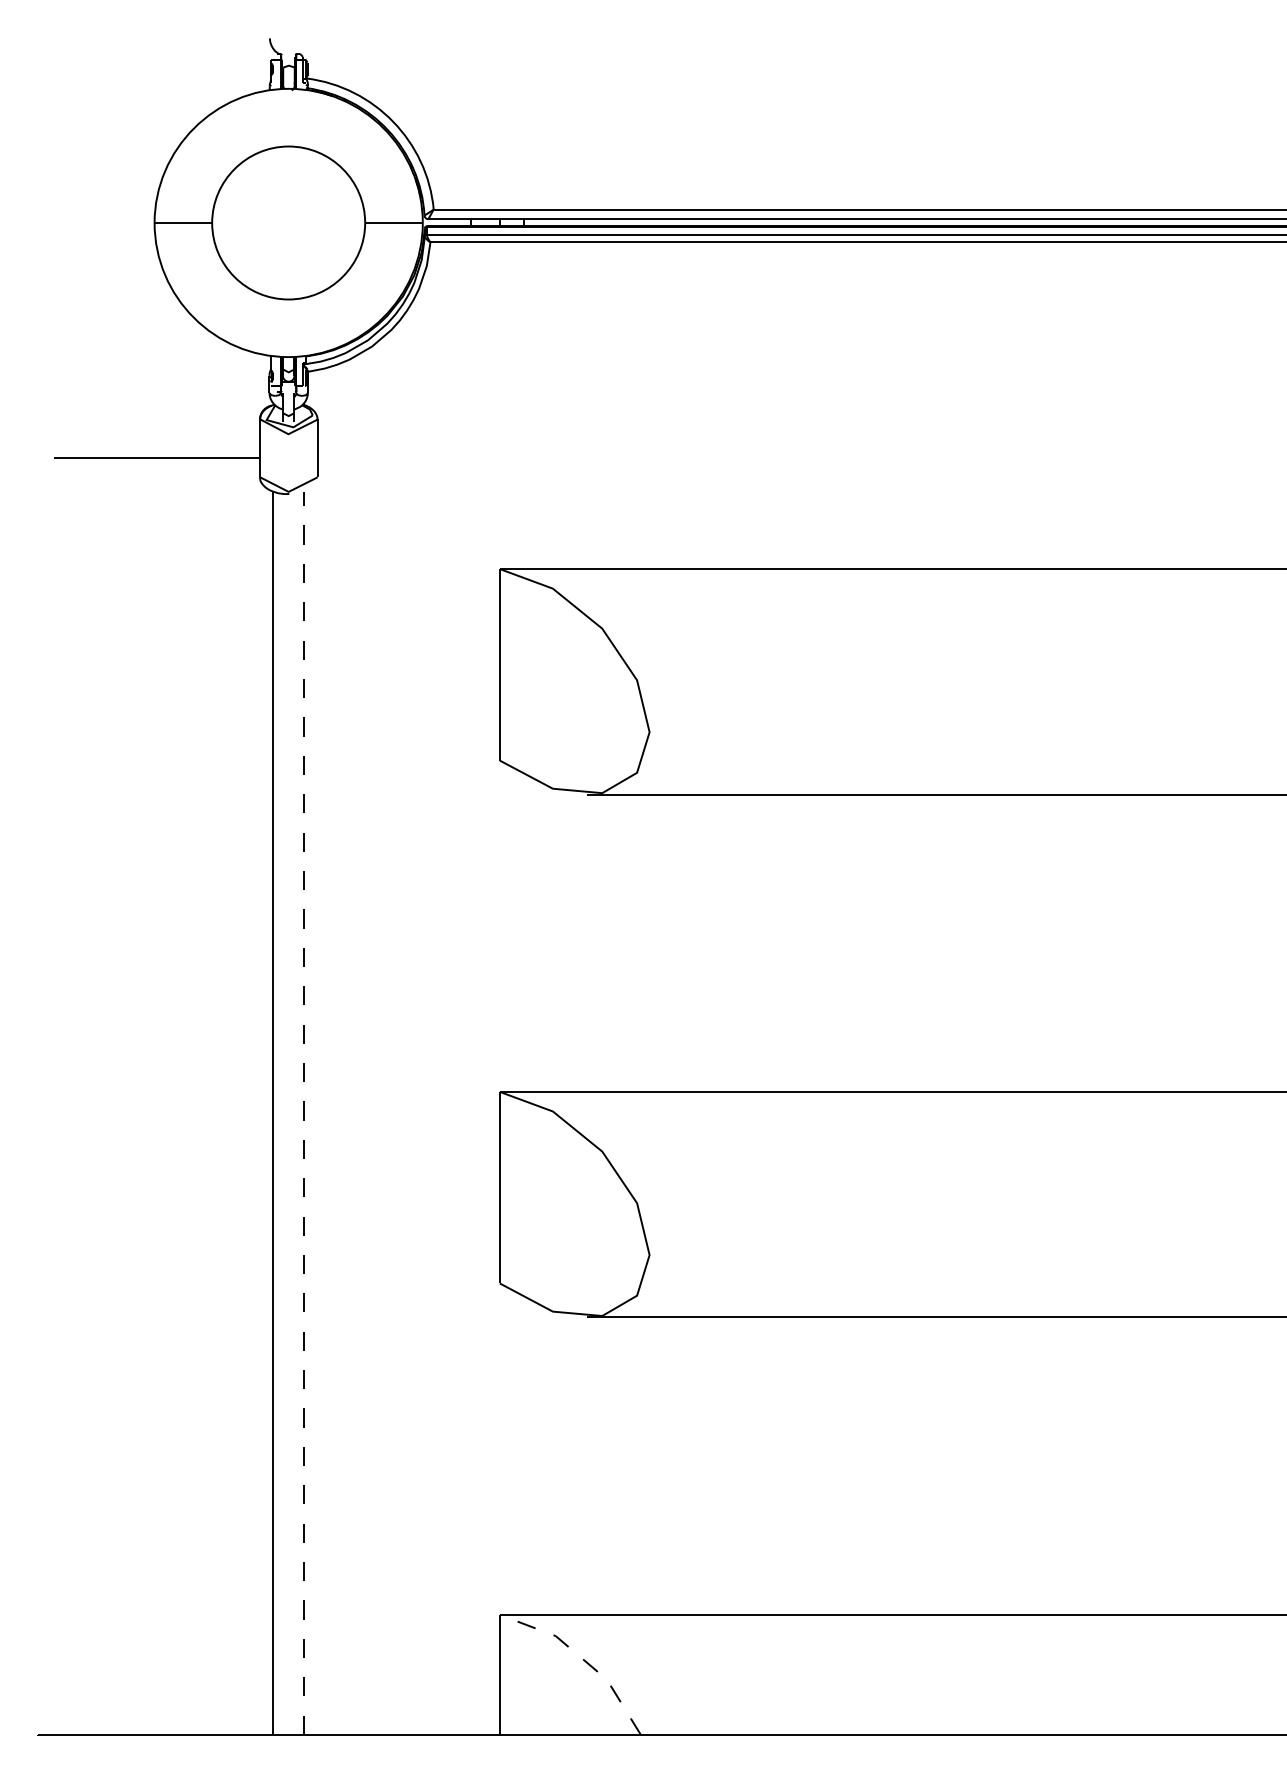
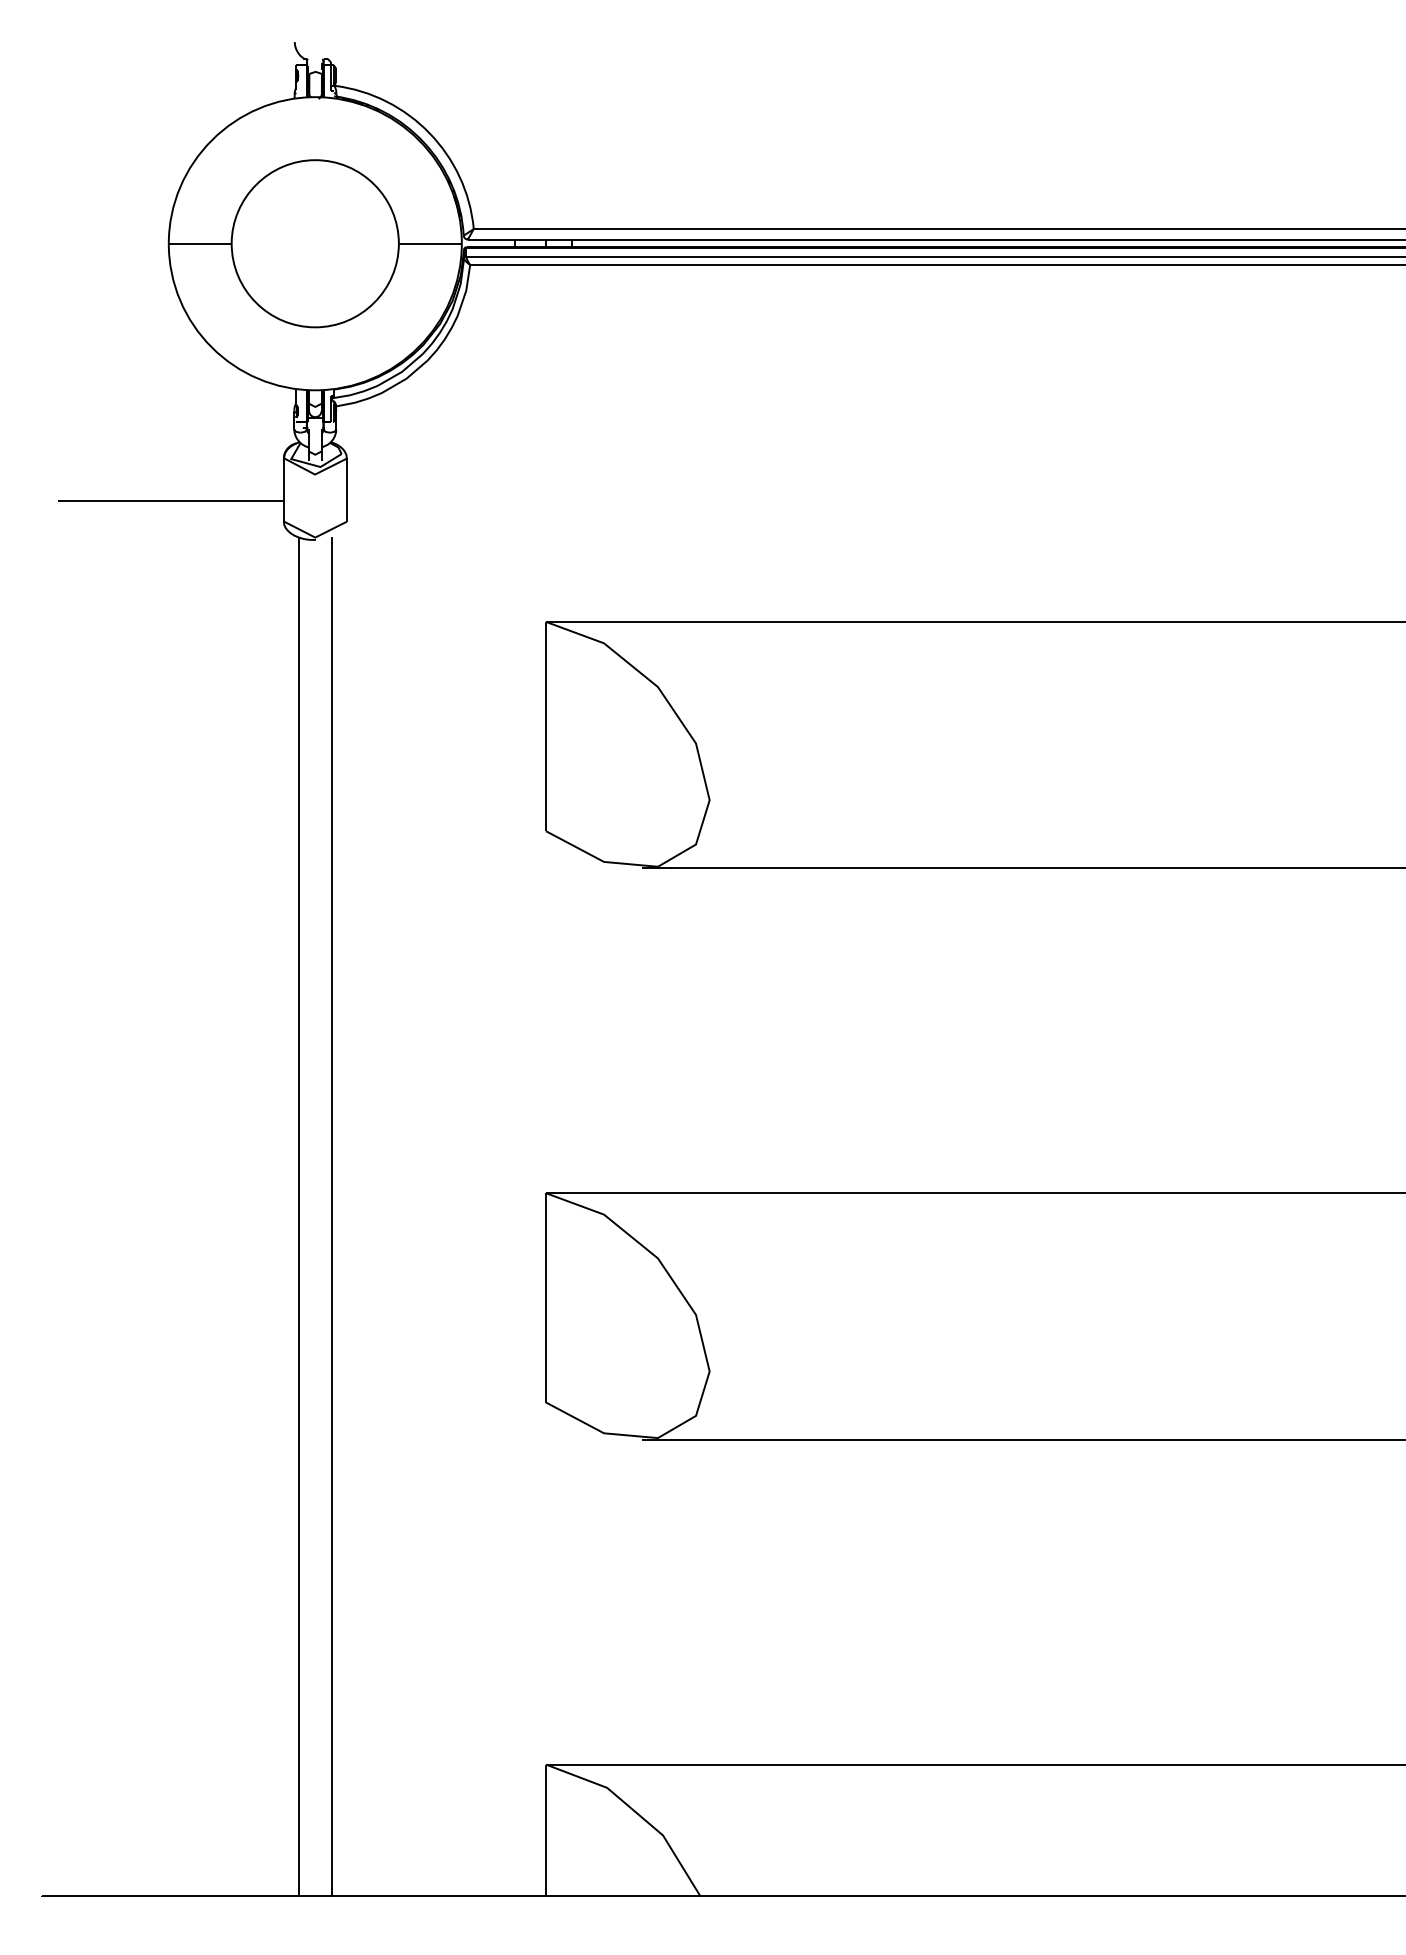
line: (304, 1113) -> (332, 1216), dashed -> solid
line: (582, 1659) -> (636, 1813), dashed -> solid

